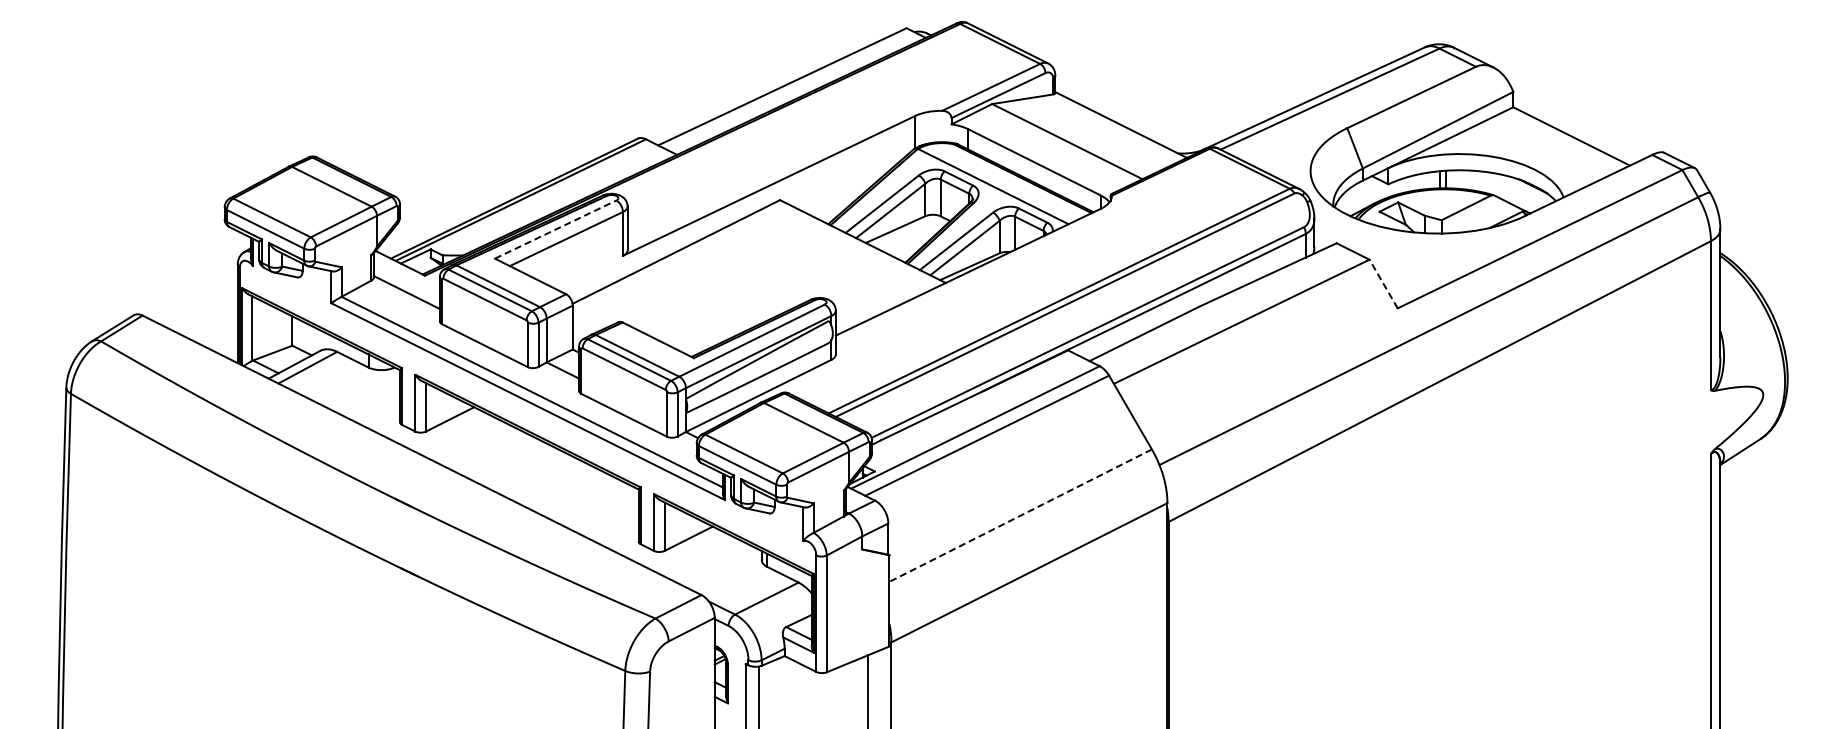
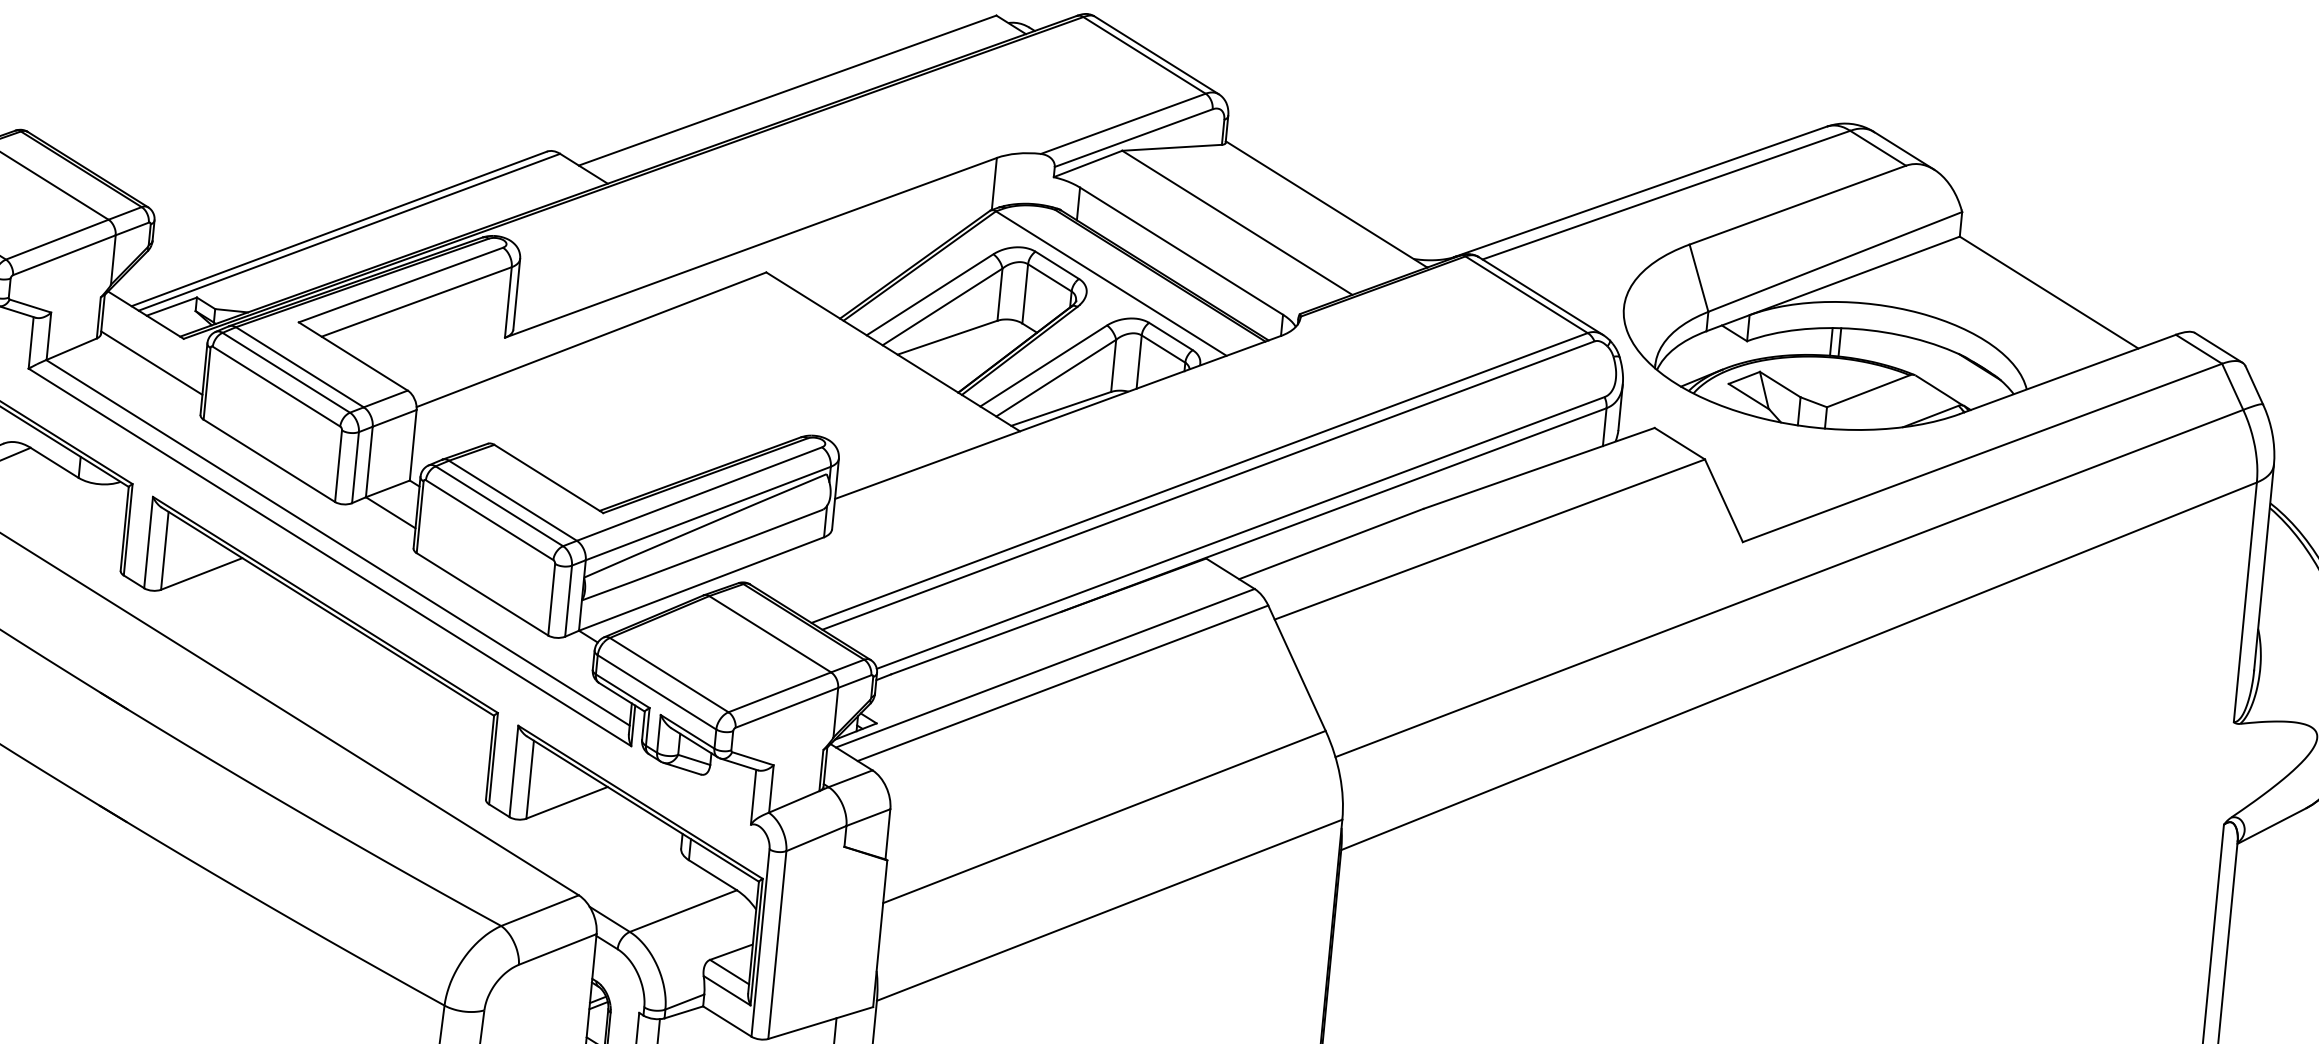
line: (556, 229) -> (402, 285), dashed -> solid
line: (1383, 283) -> (1723, 499), dashed -> solid
line: (1020, 515) -> (1104, 816), dashed -> solid

